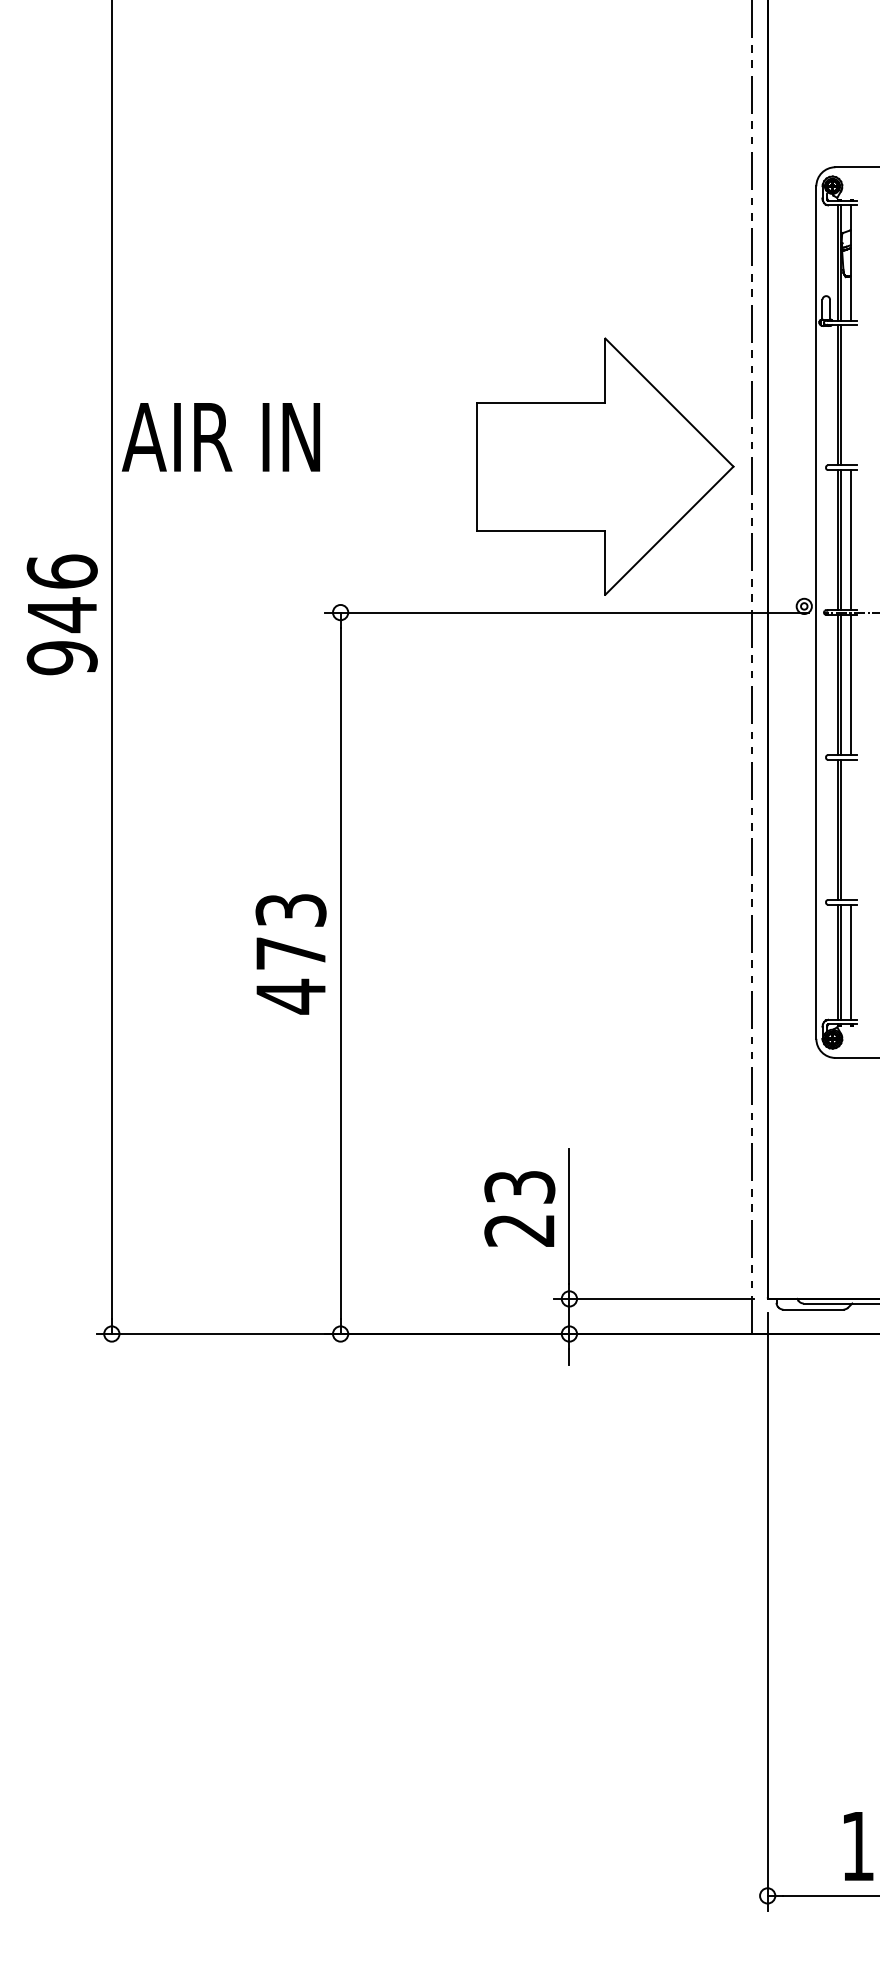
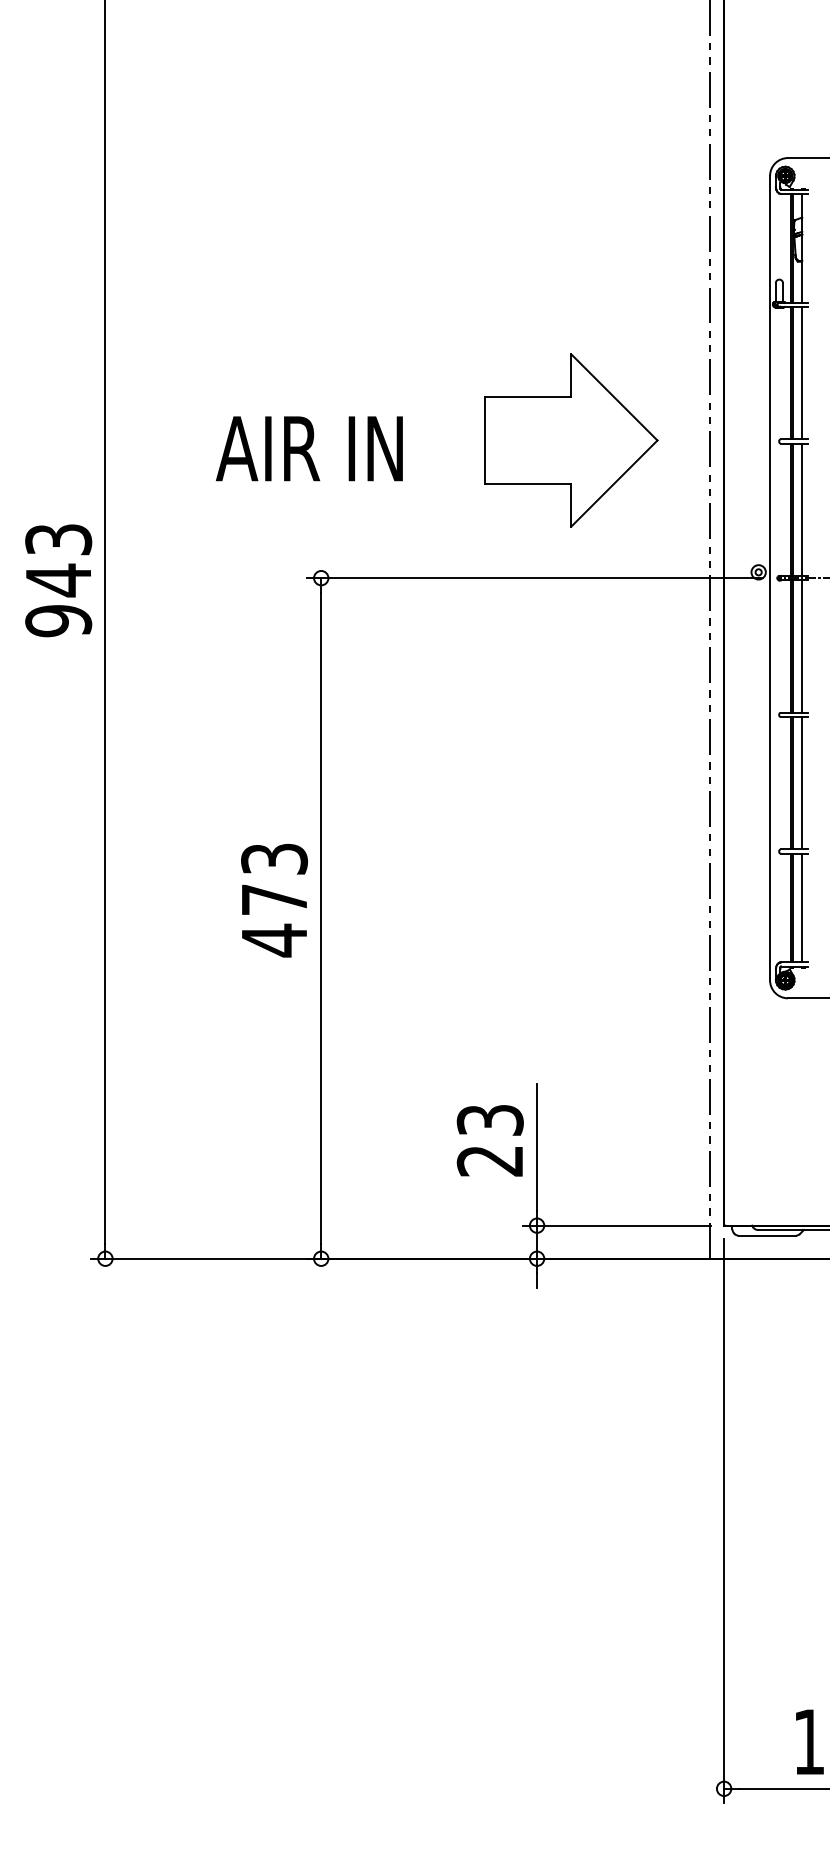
line: (850, 394) -> (802, 372), added
text: (221, 436) -> (309, 448), moved
part: (605, 466) -> (571, 440), size x0.71
text: (62, 571) -> (58, 539), 946 -> 943
line: (850, 830) -> (802, 783), added

